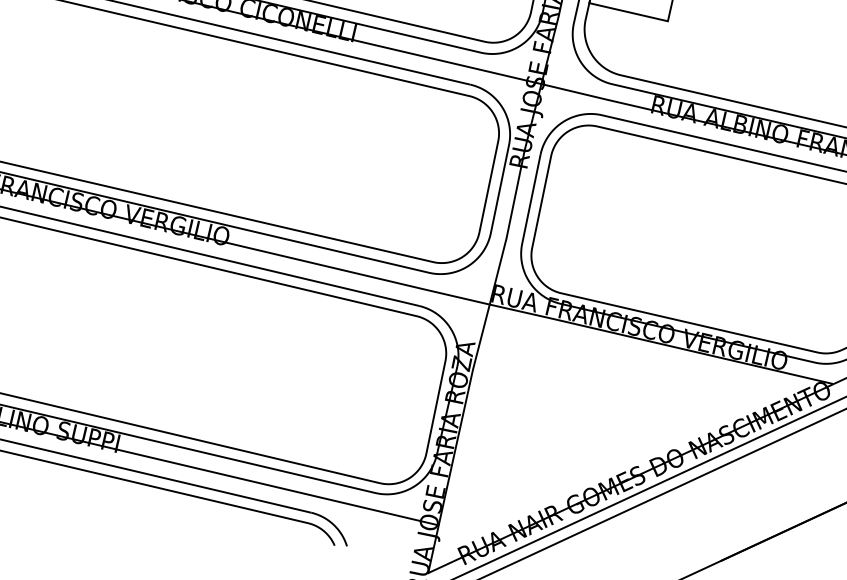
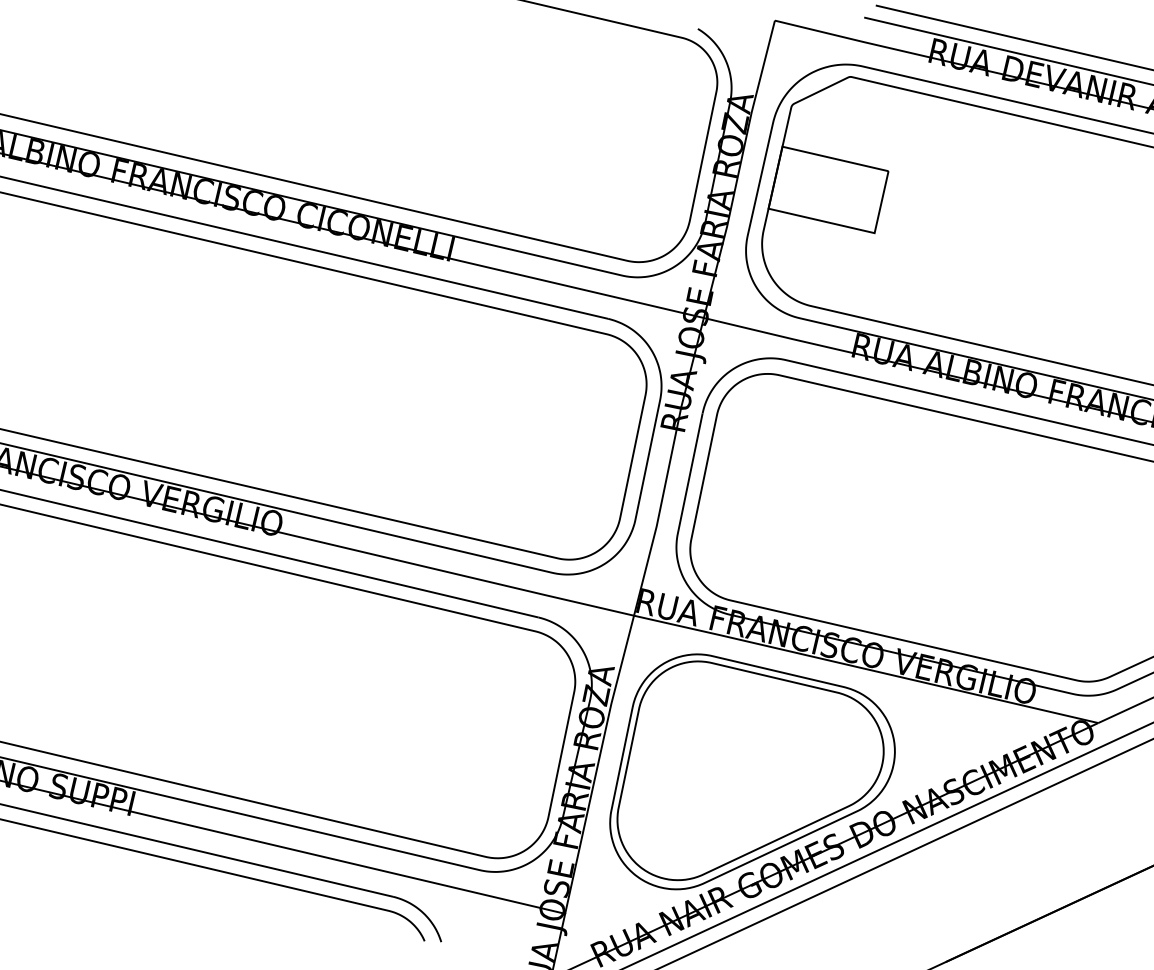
part: (577, 419) -> (752, 771), added

